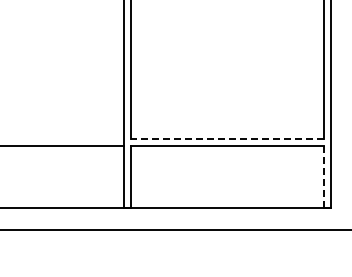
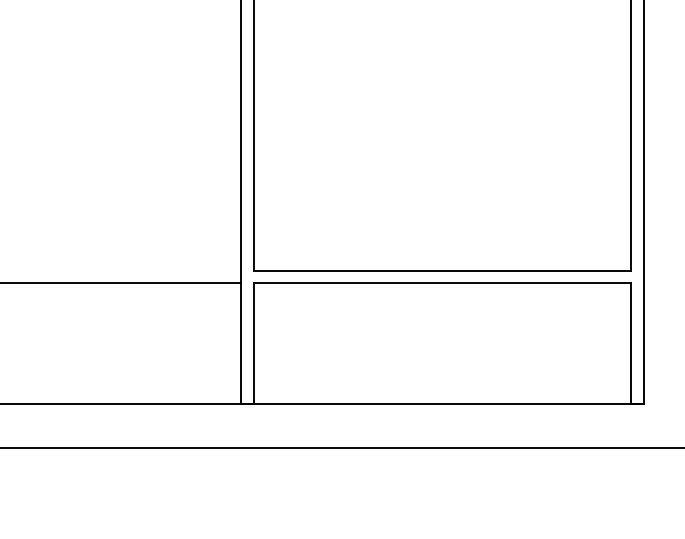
line: (227, 139) -> (442, 271), dashed -> solid
line: (324, 176) -> (631, 343), dashed -> solid

